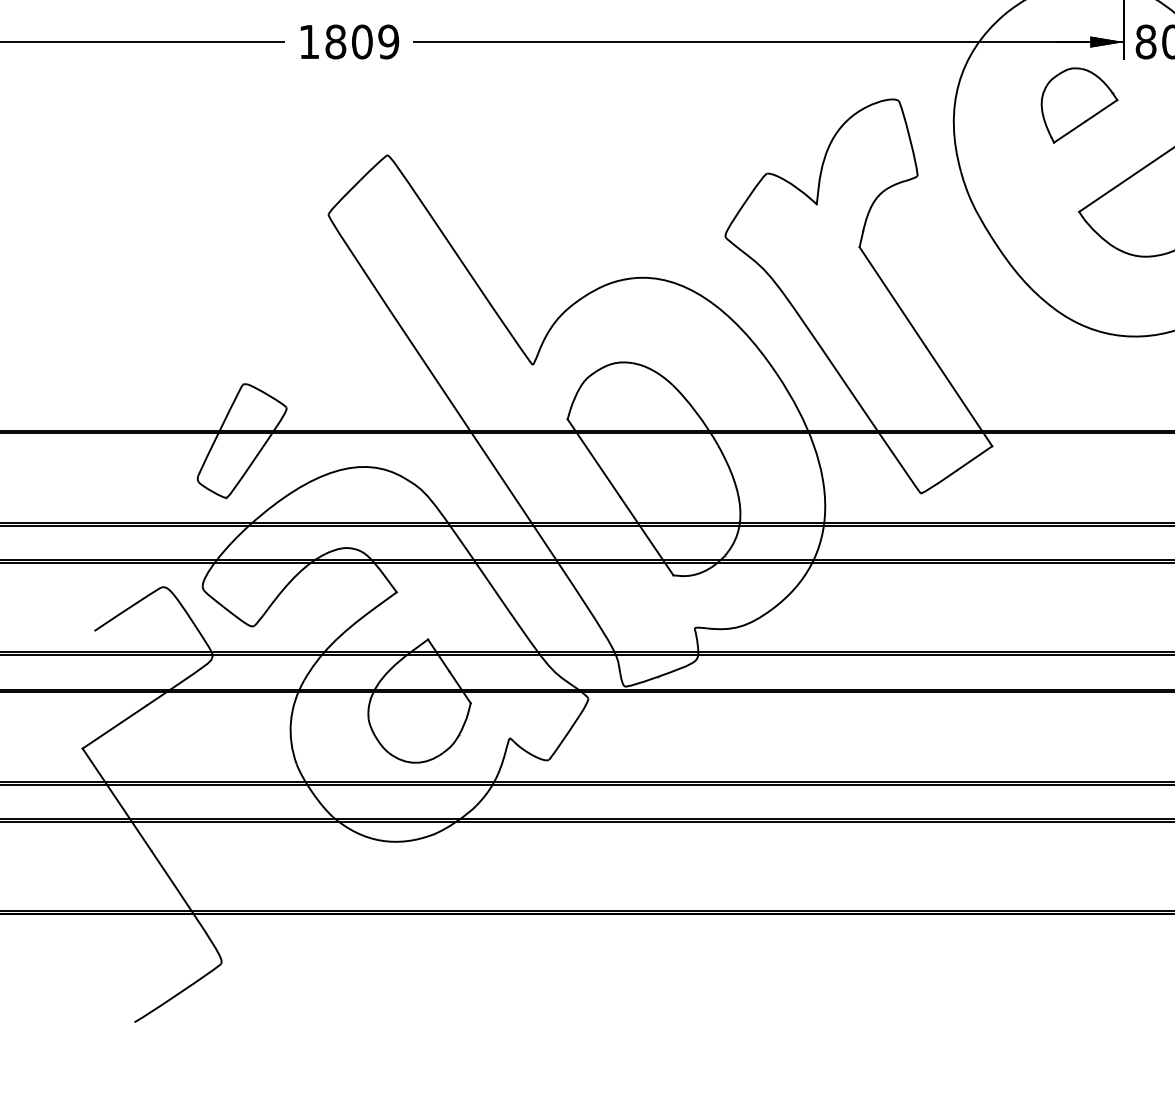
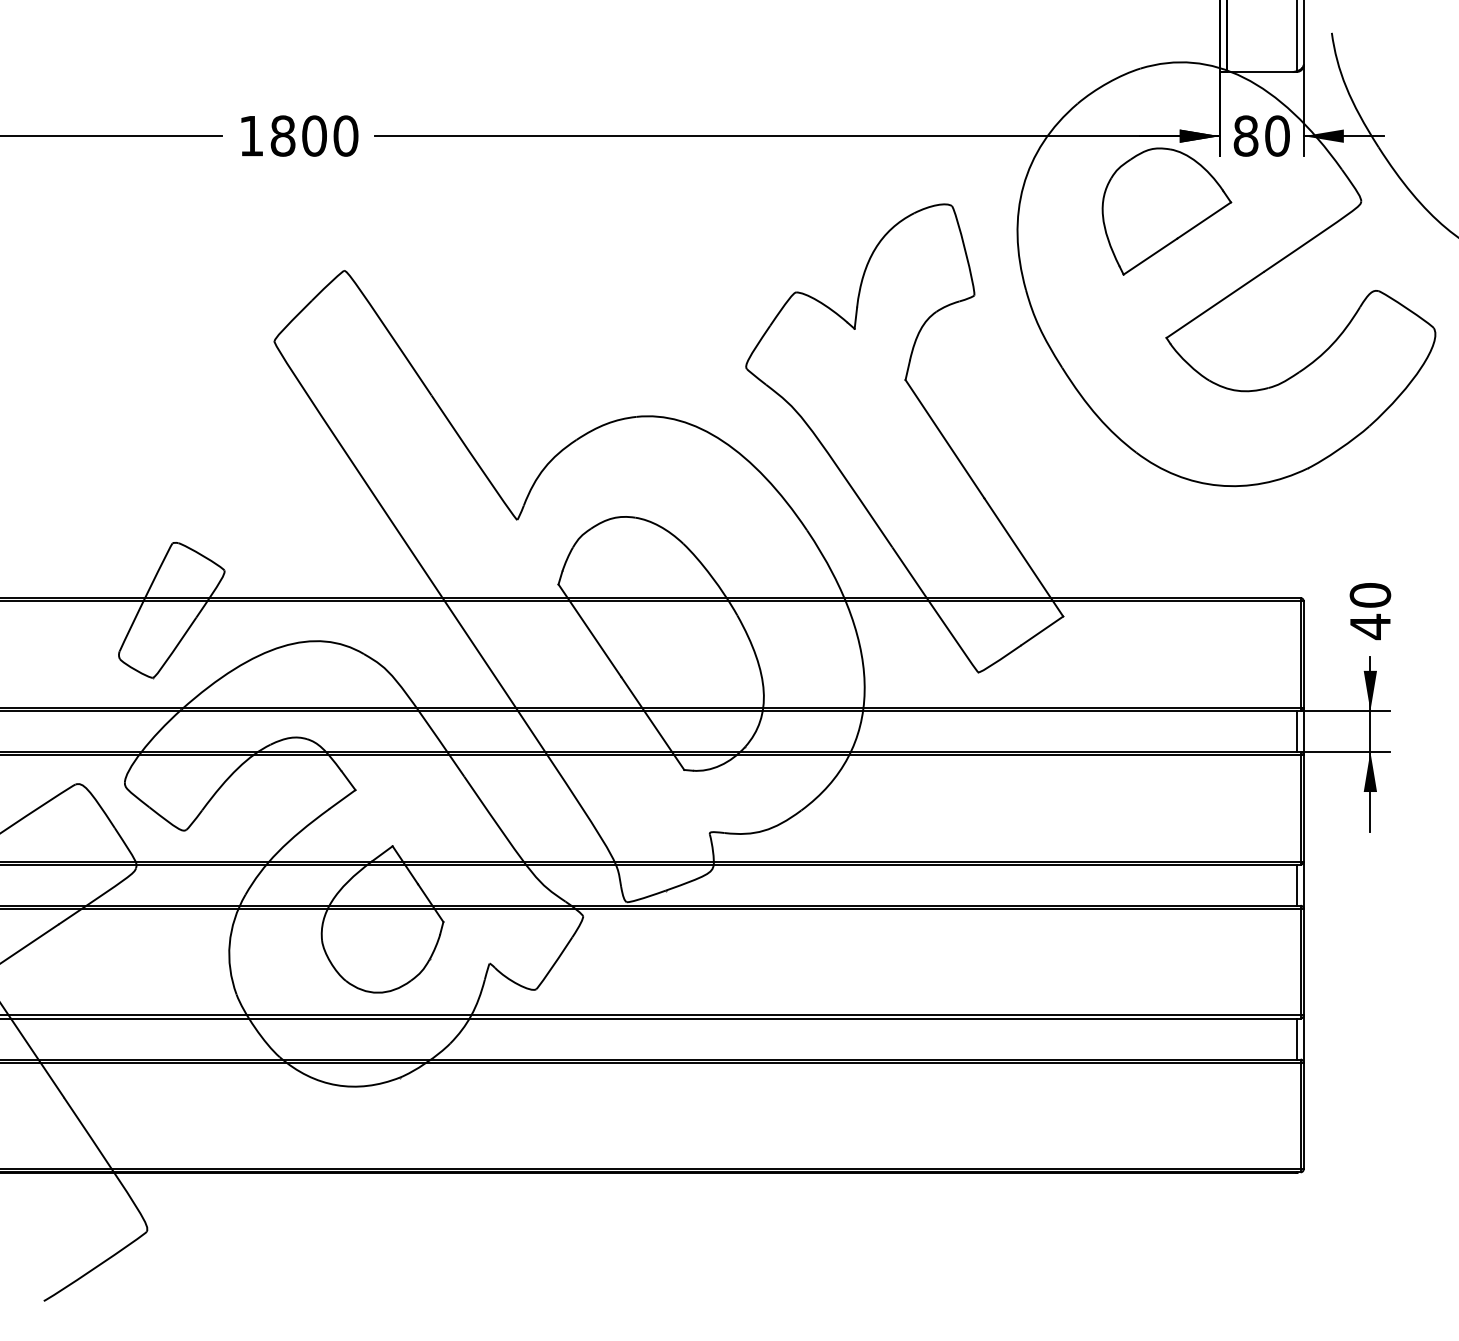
text: (388, 41) -> (345, 135), 1809 -> 1800
part: (1079, 105) -> (1166, 211), size x1.43

